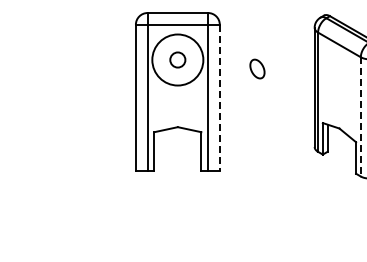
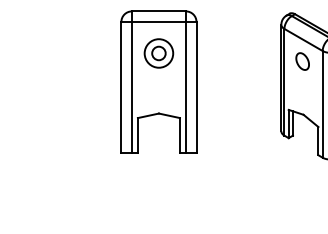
circle: (177, 59) -> (158, 53), size x0.62
part: (257, 68) -> (302, 61), moved
line: (219, 98) -> (196, 87), dashed -> solid
line: (360, 116) -> (322, 104), dashed -> solid

